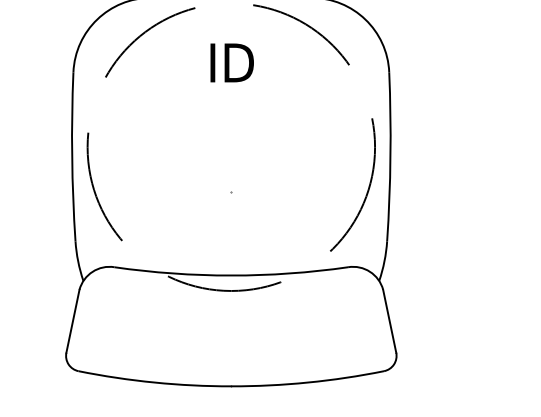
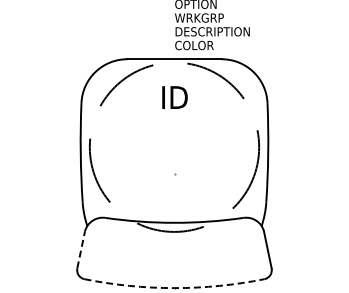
line: (73, 320) -> (81, 249), solid -> dashed
arc: (231, 387) -> (174, 288), solid -> dashed

